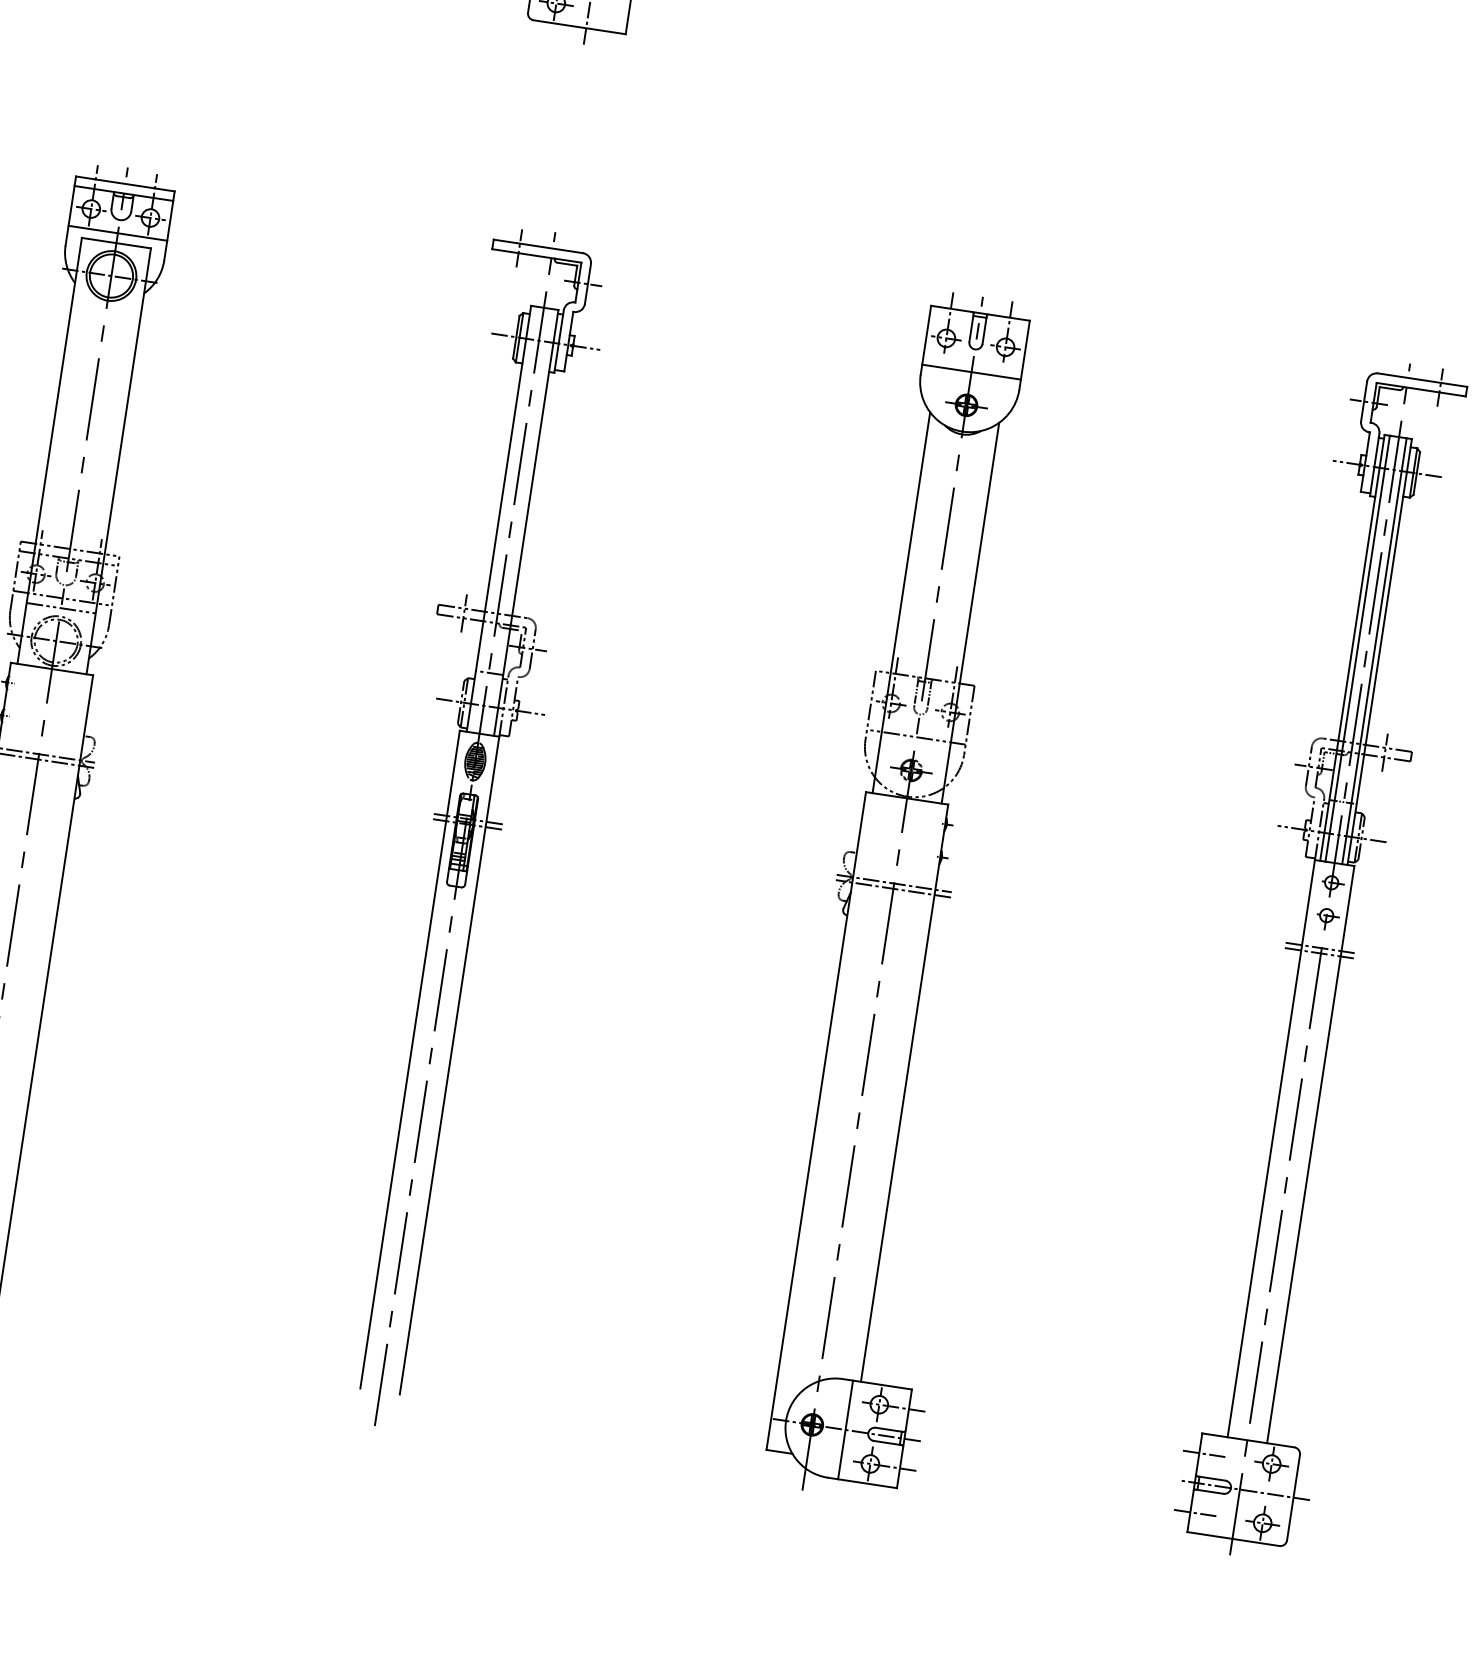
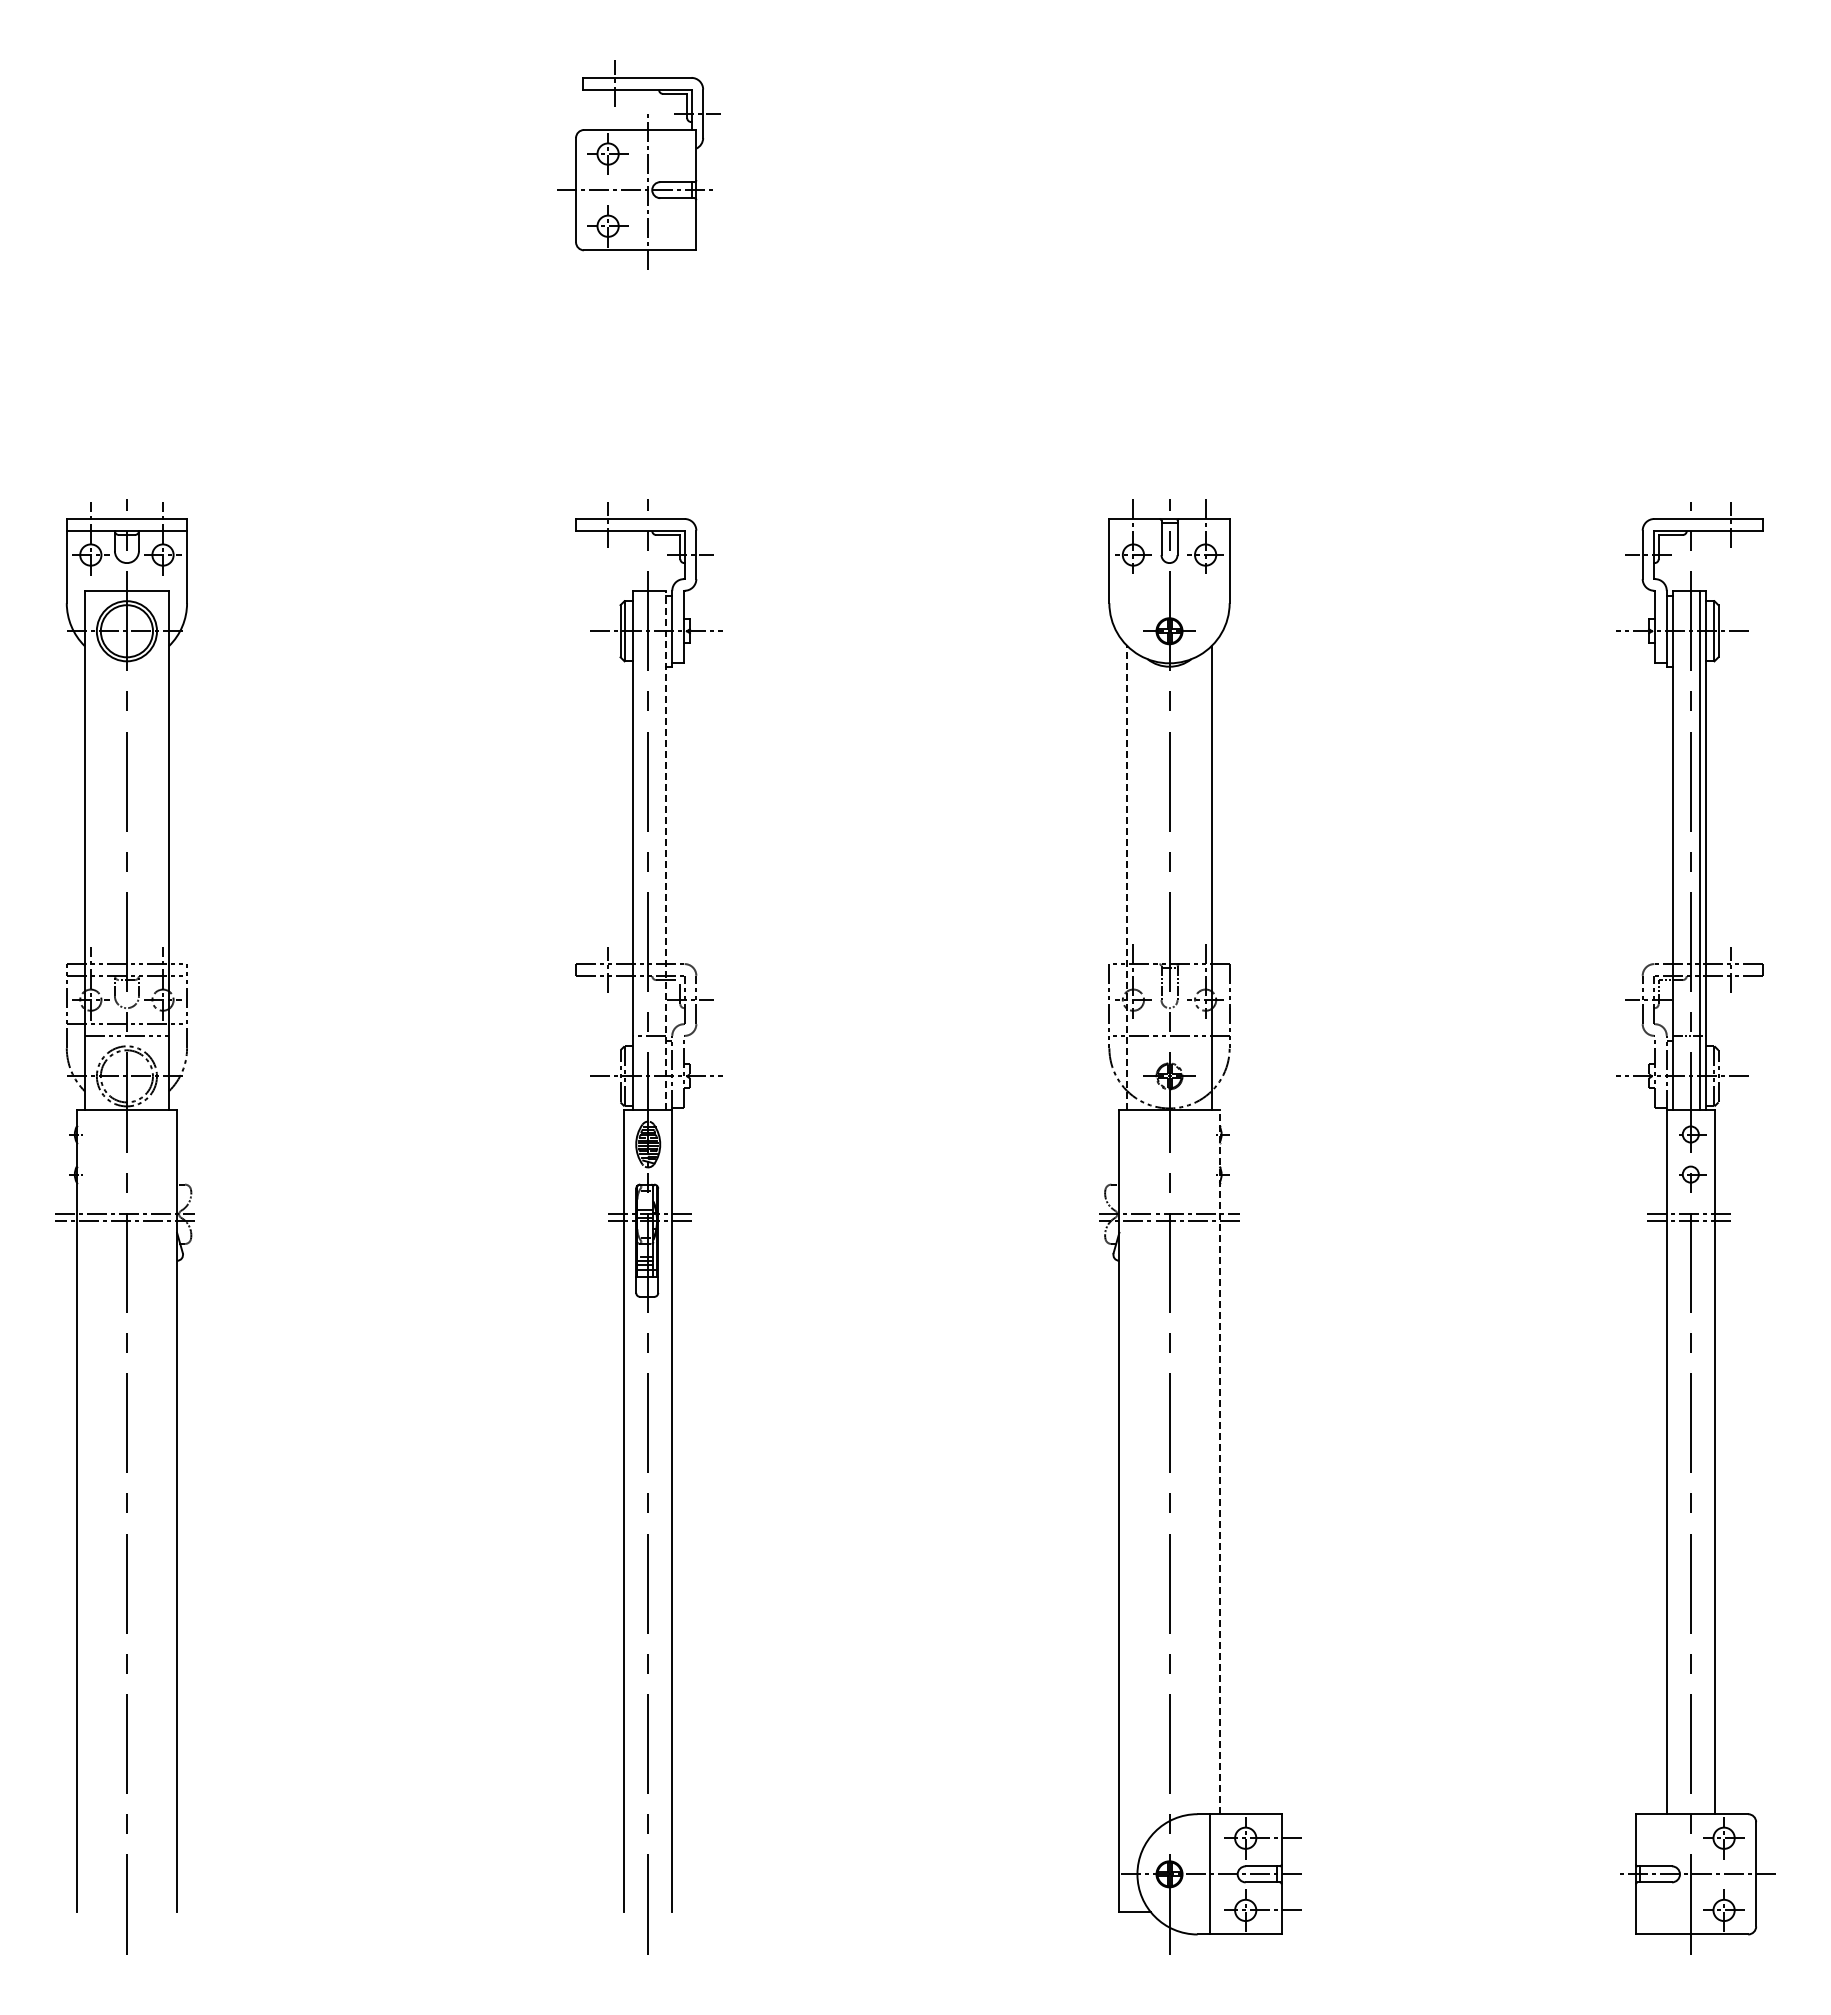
line: (117, 233) -> (126, 579), removed
line: (971, 371) -> (1169, 590), removed
line: (525, 522) -> (665, 850), solid -> dashed
line: (901, 602) -> (1127, 877), solid -> dashed
line: (1357, 648) -> (1679, 850), removed
line: (904, 1093) -> (1219, 1462), solid -> dashed
line: (1203, 1454) -> (1641, 1838), removed
line: (1194, 1513) -> (1641, 1910), removed

